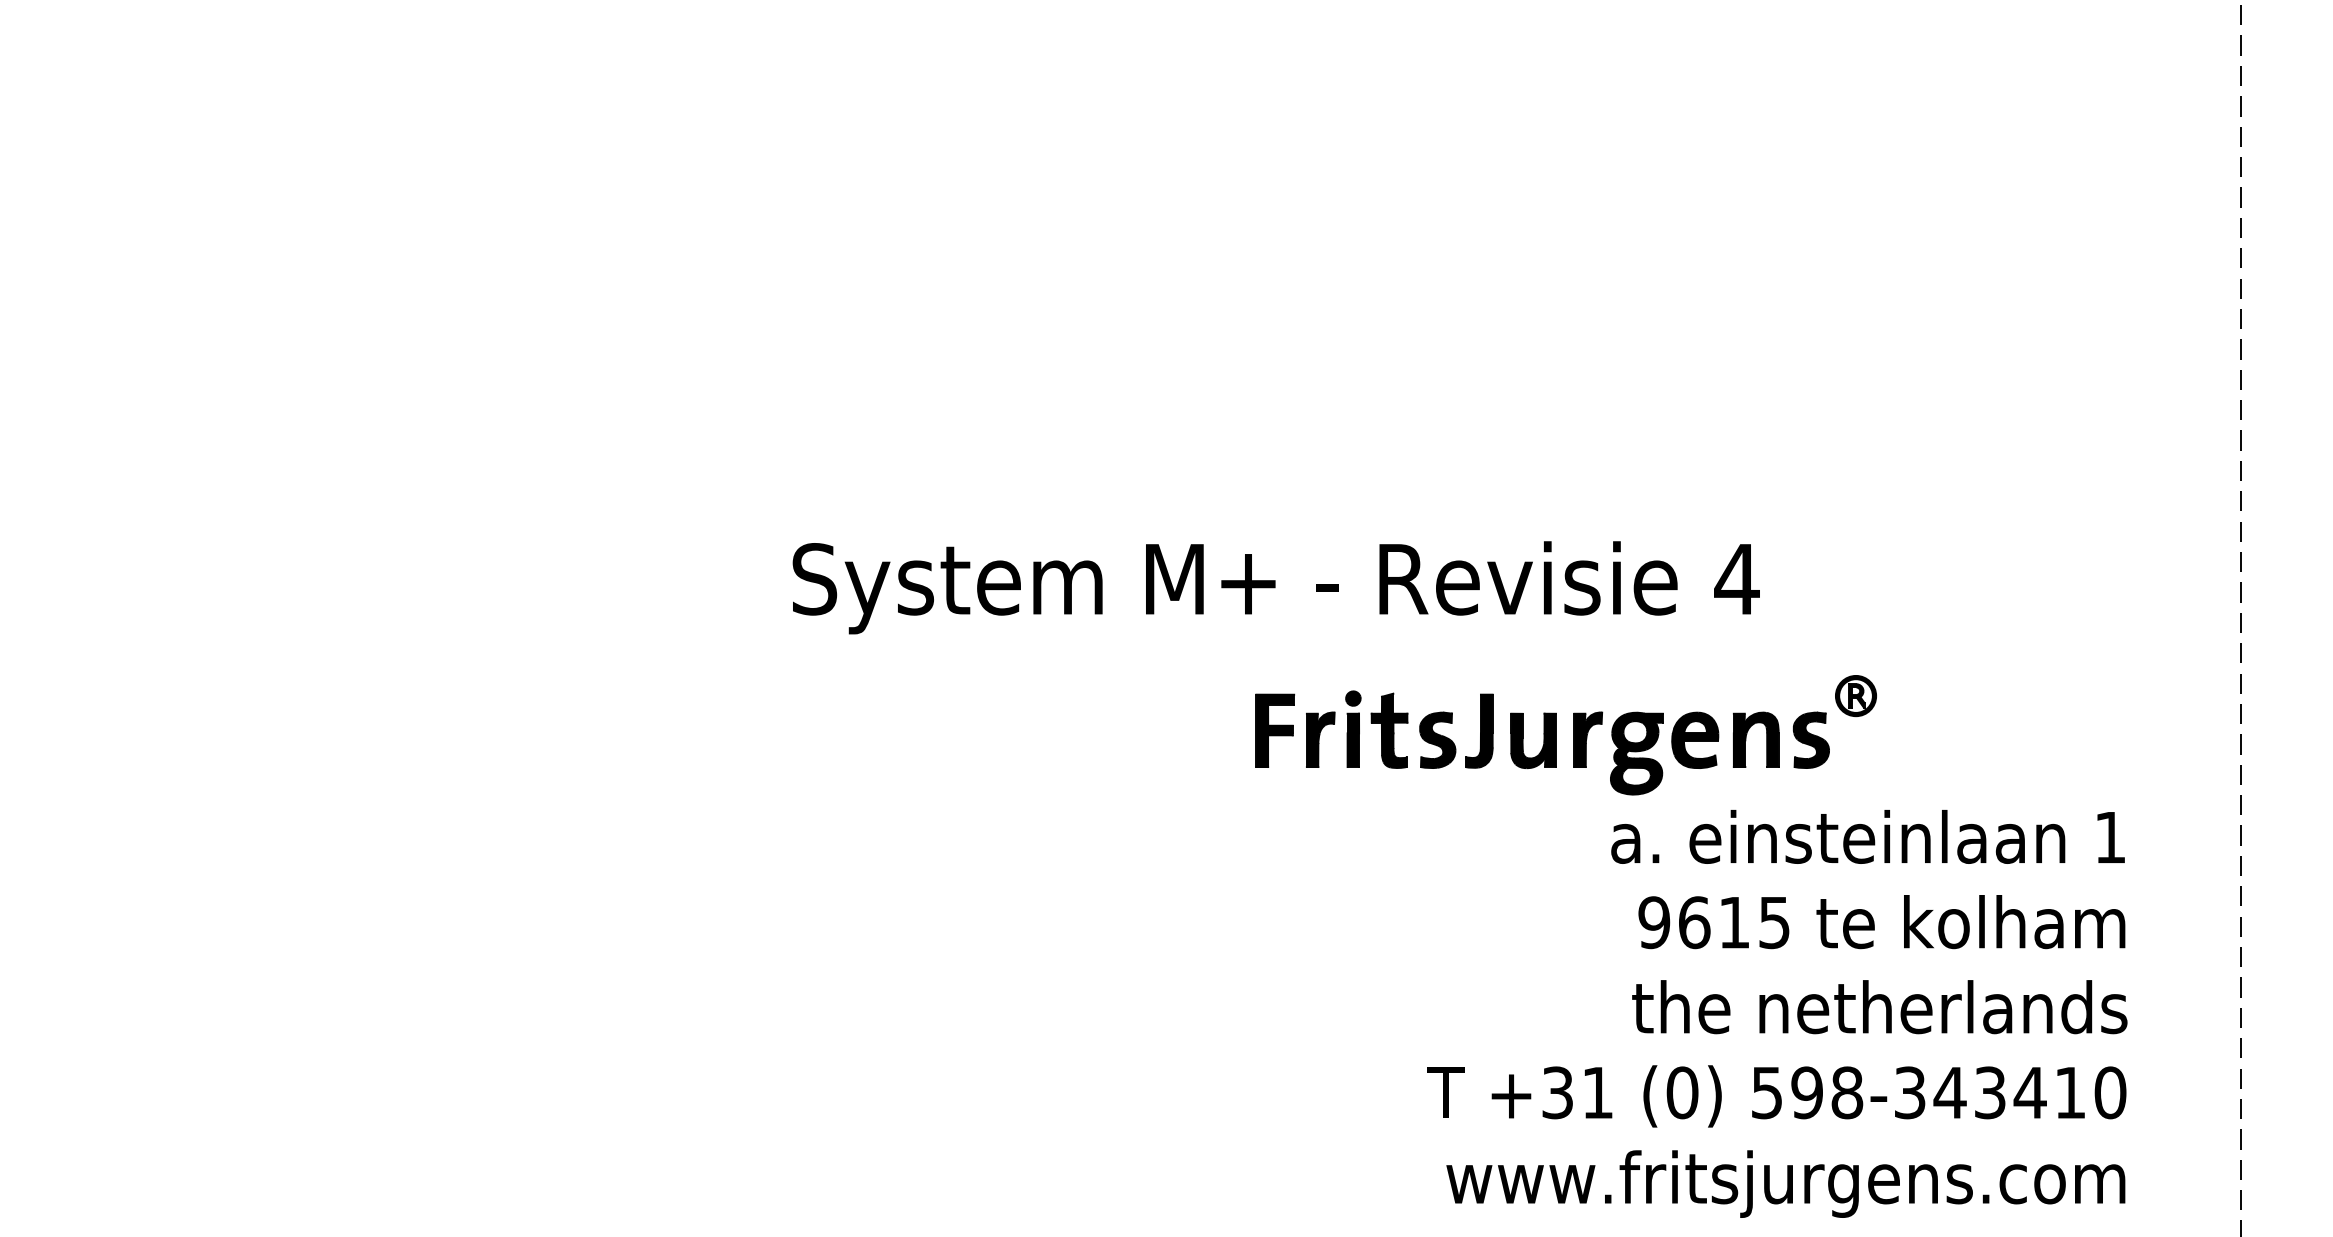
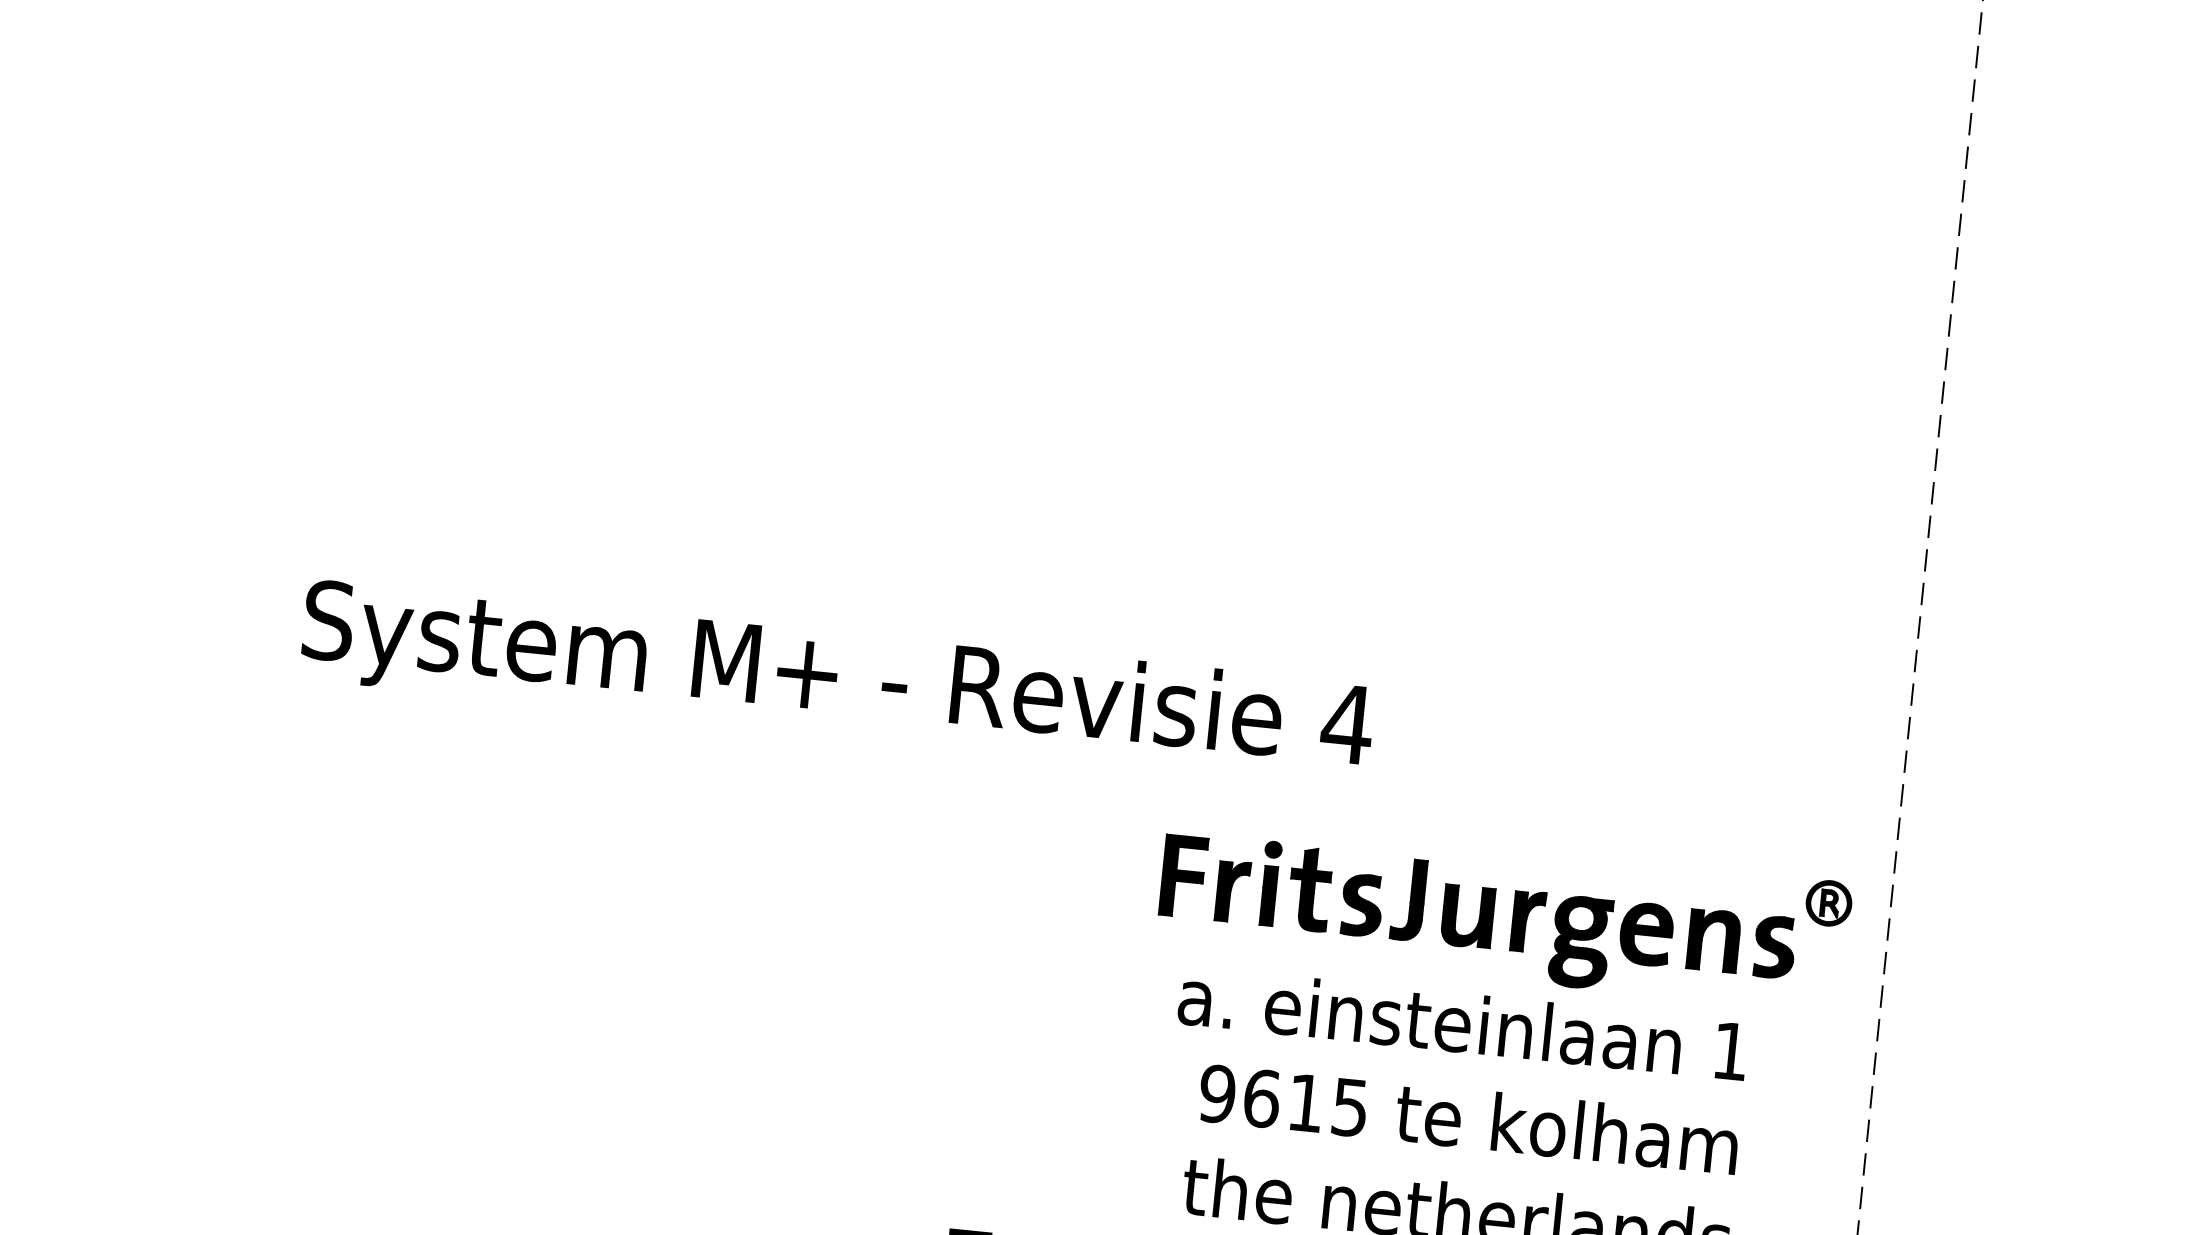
part: (1573, 735) -> (1512, 915), moved

